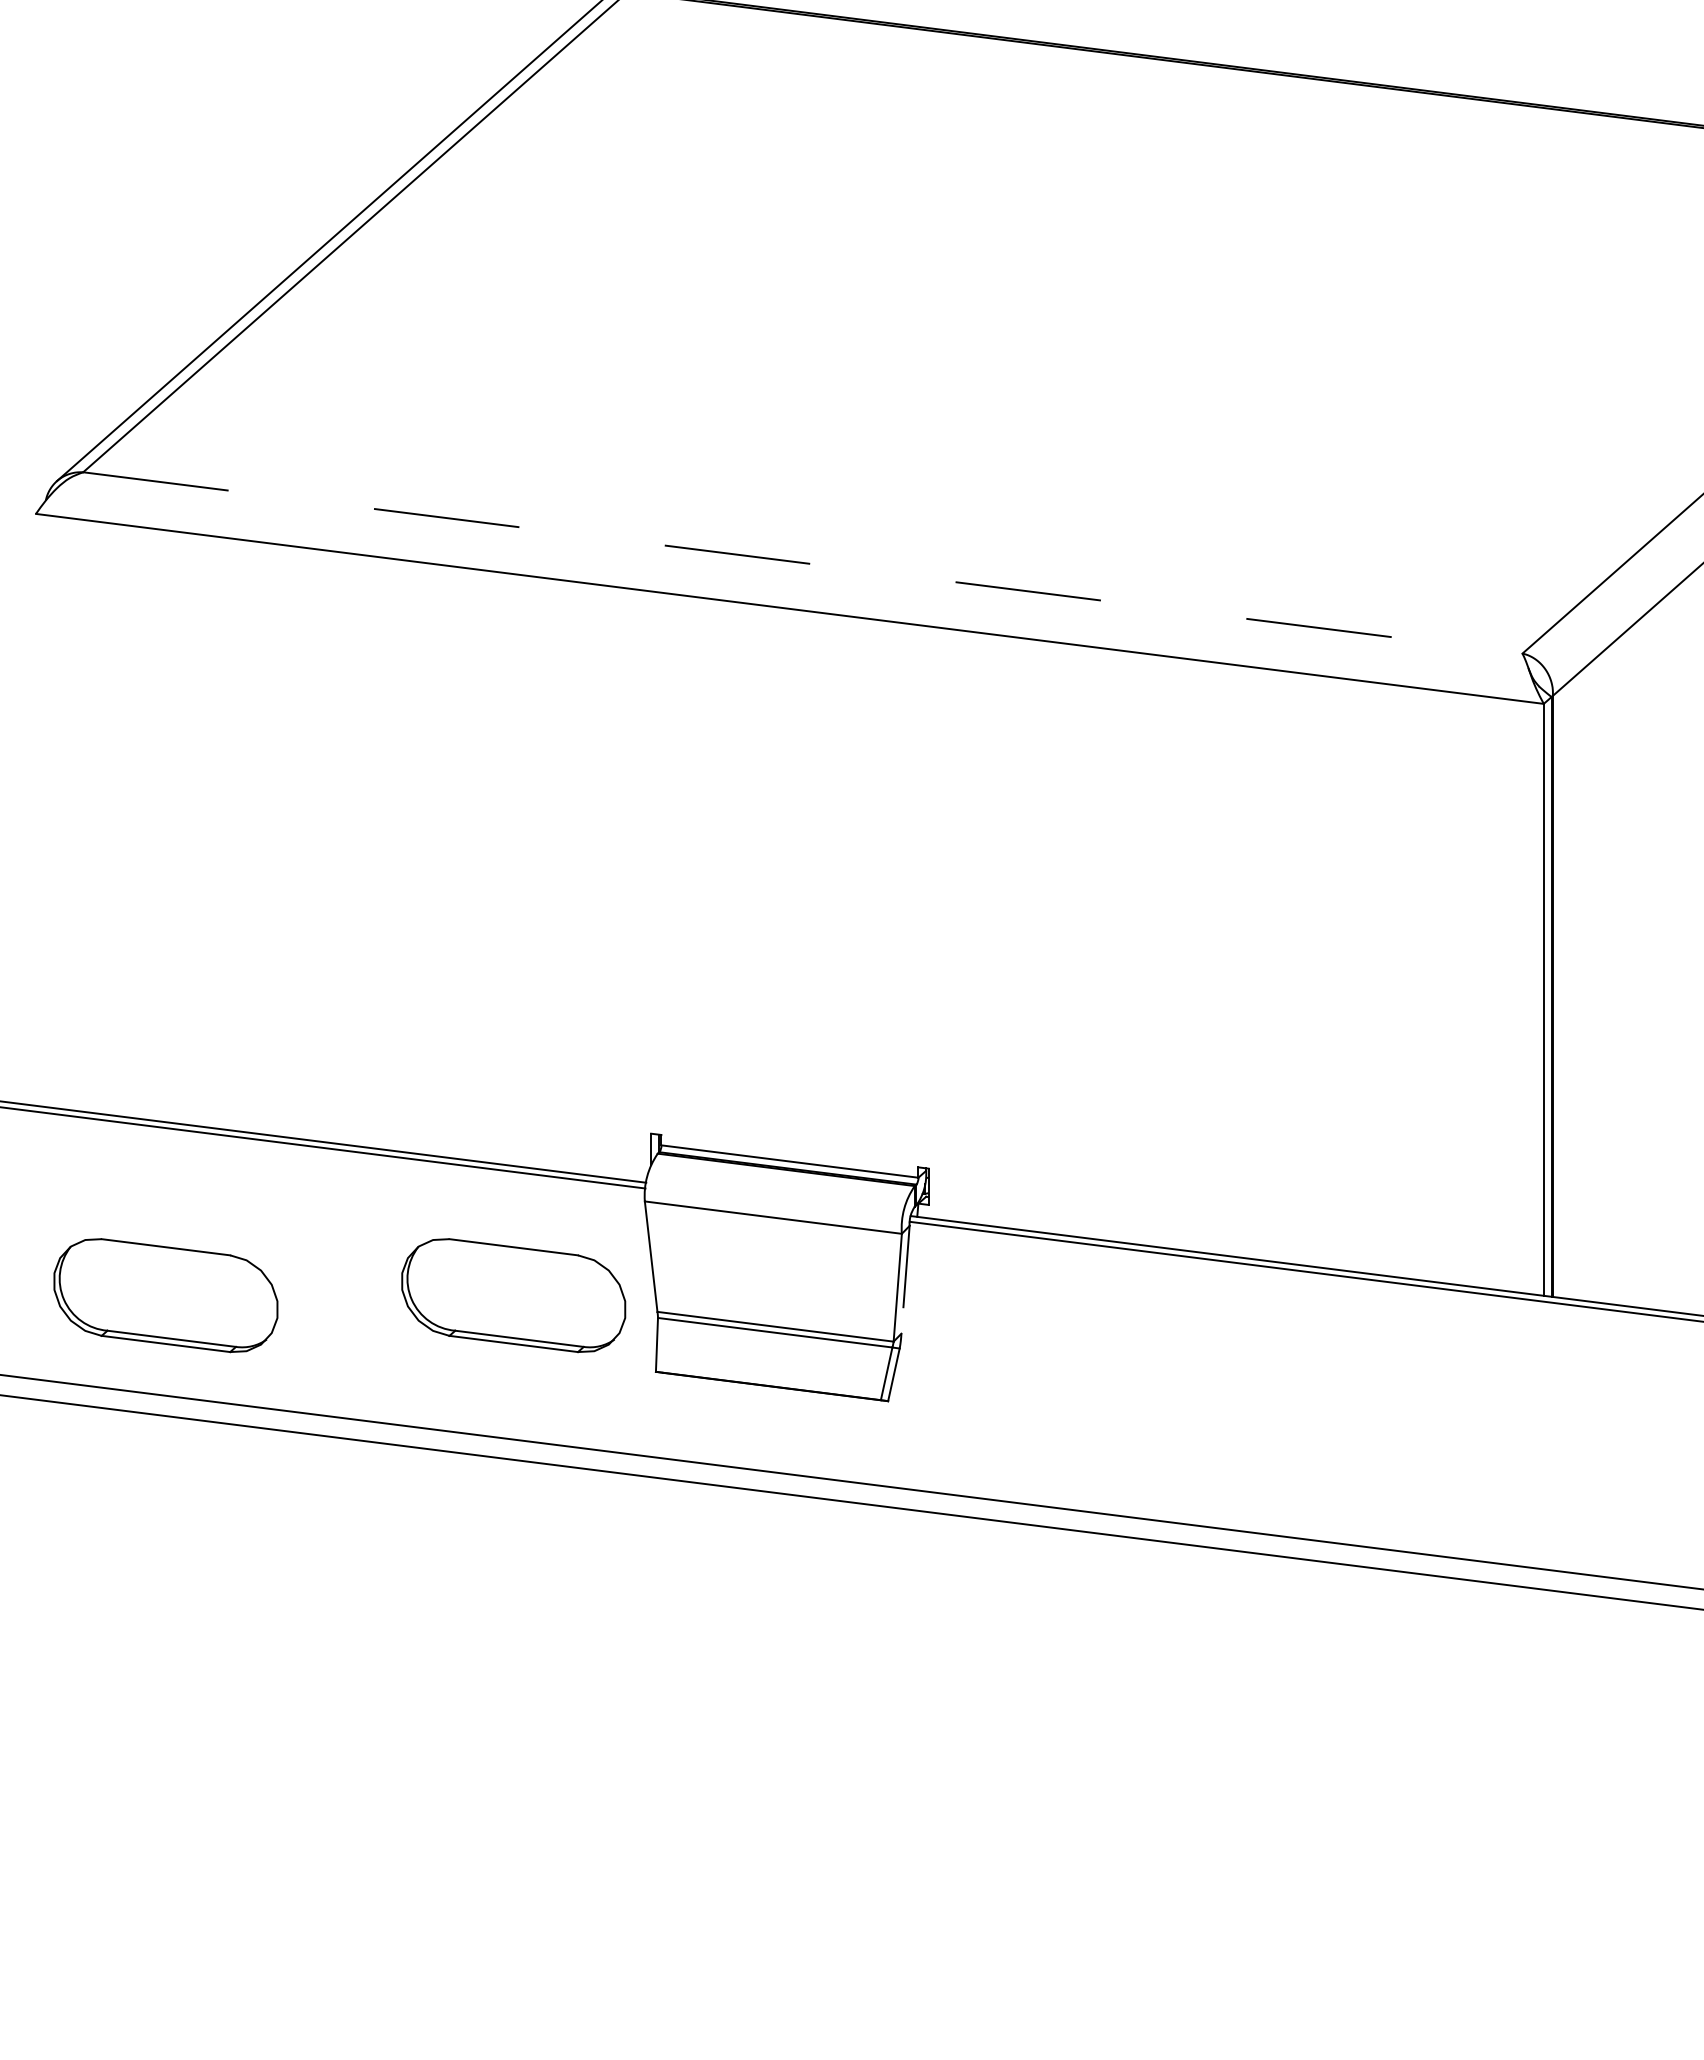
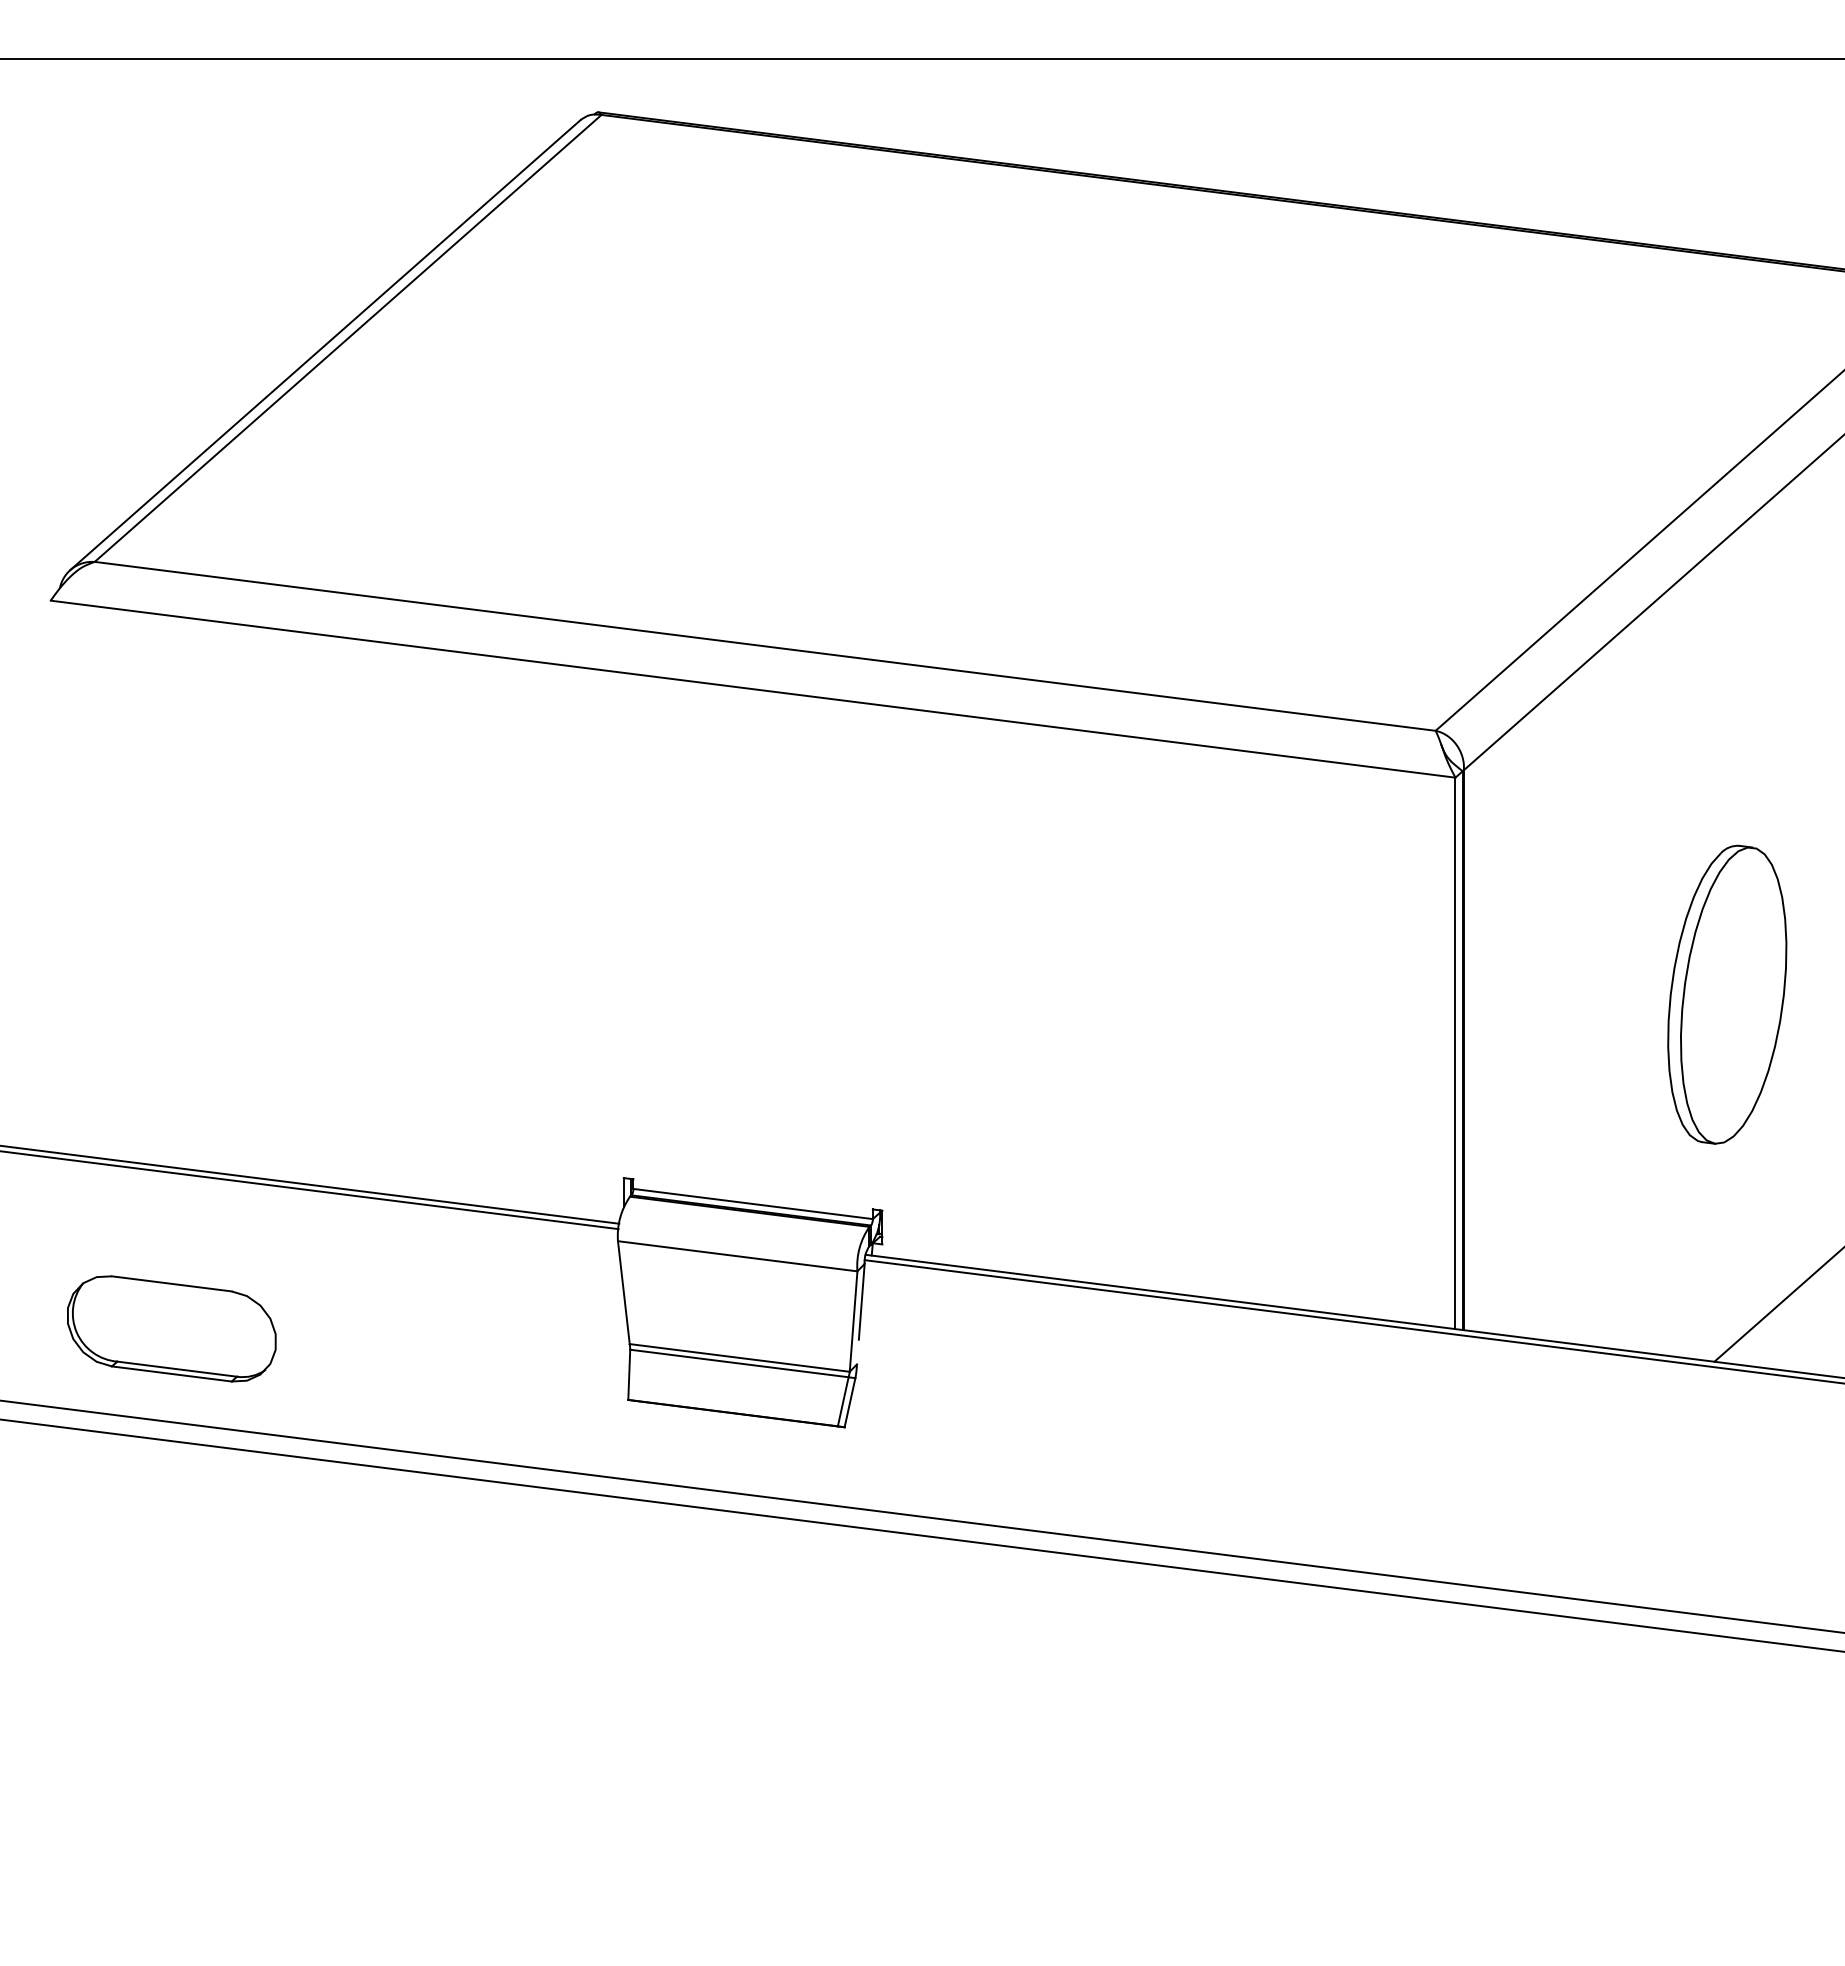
line: (803, 563) -> (765, 646), dashed -> solid
part: (513, 1295) -> (495, 1328), removed

